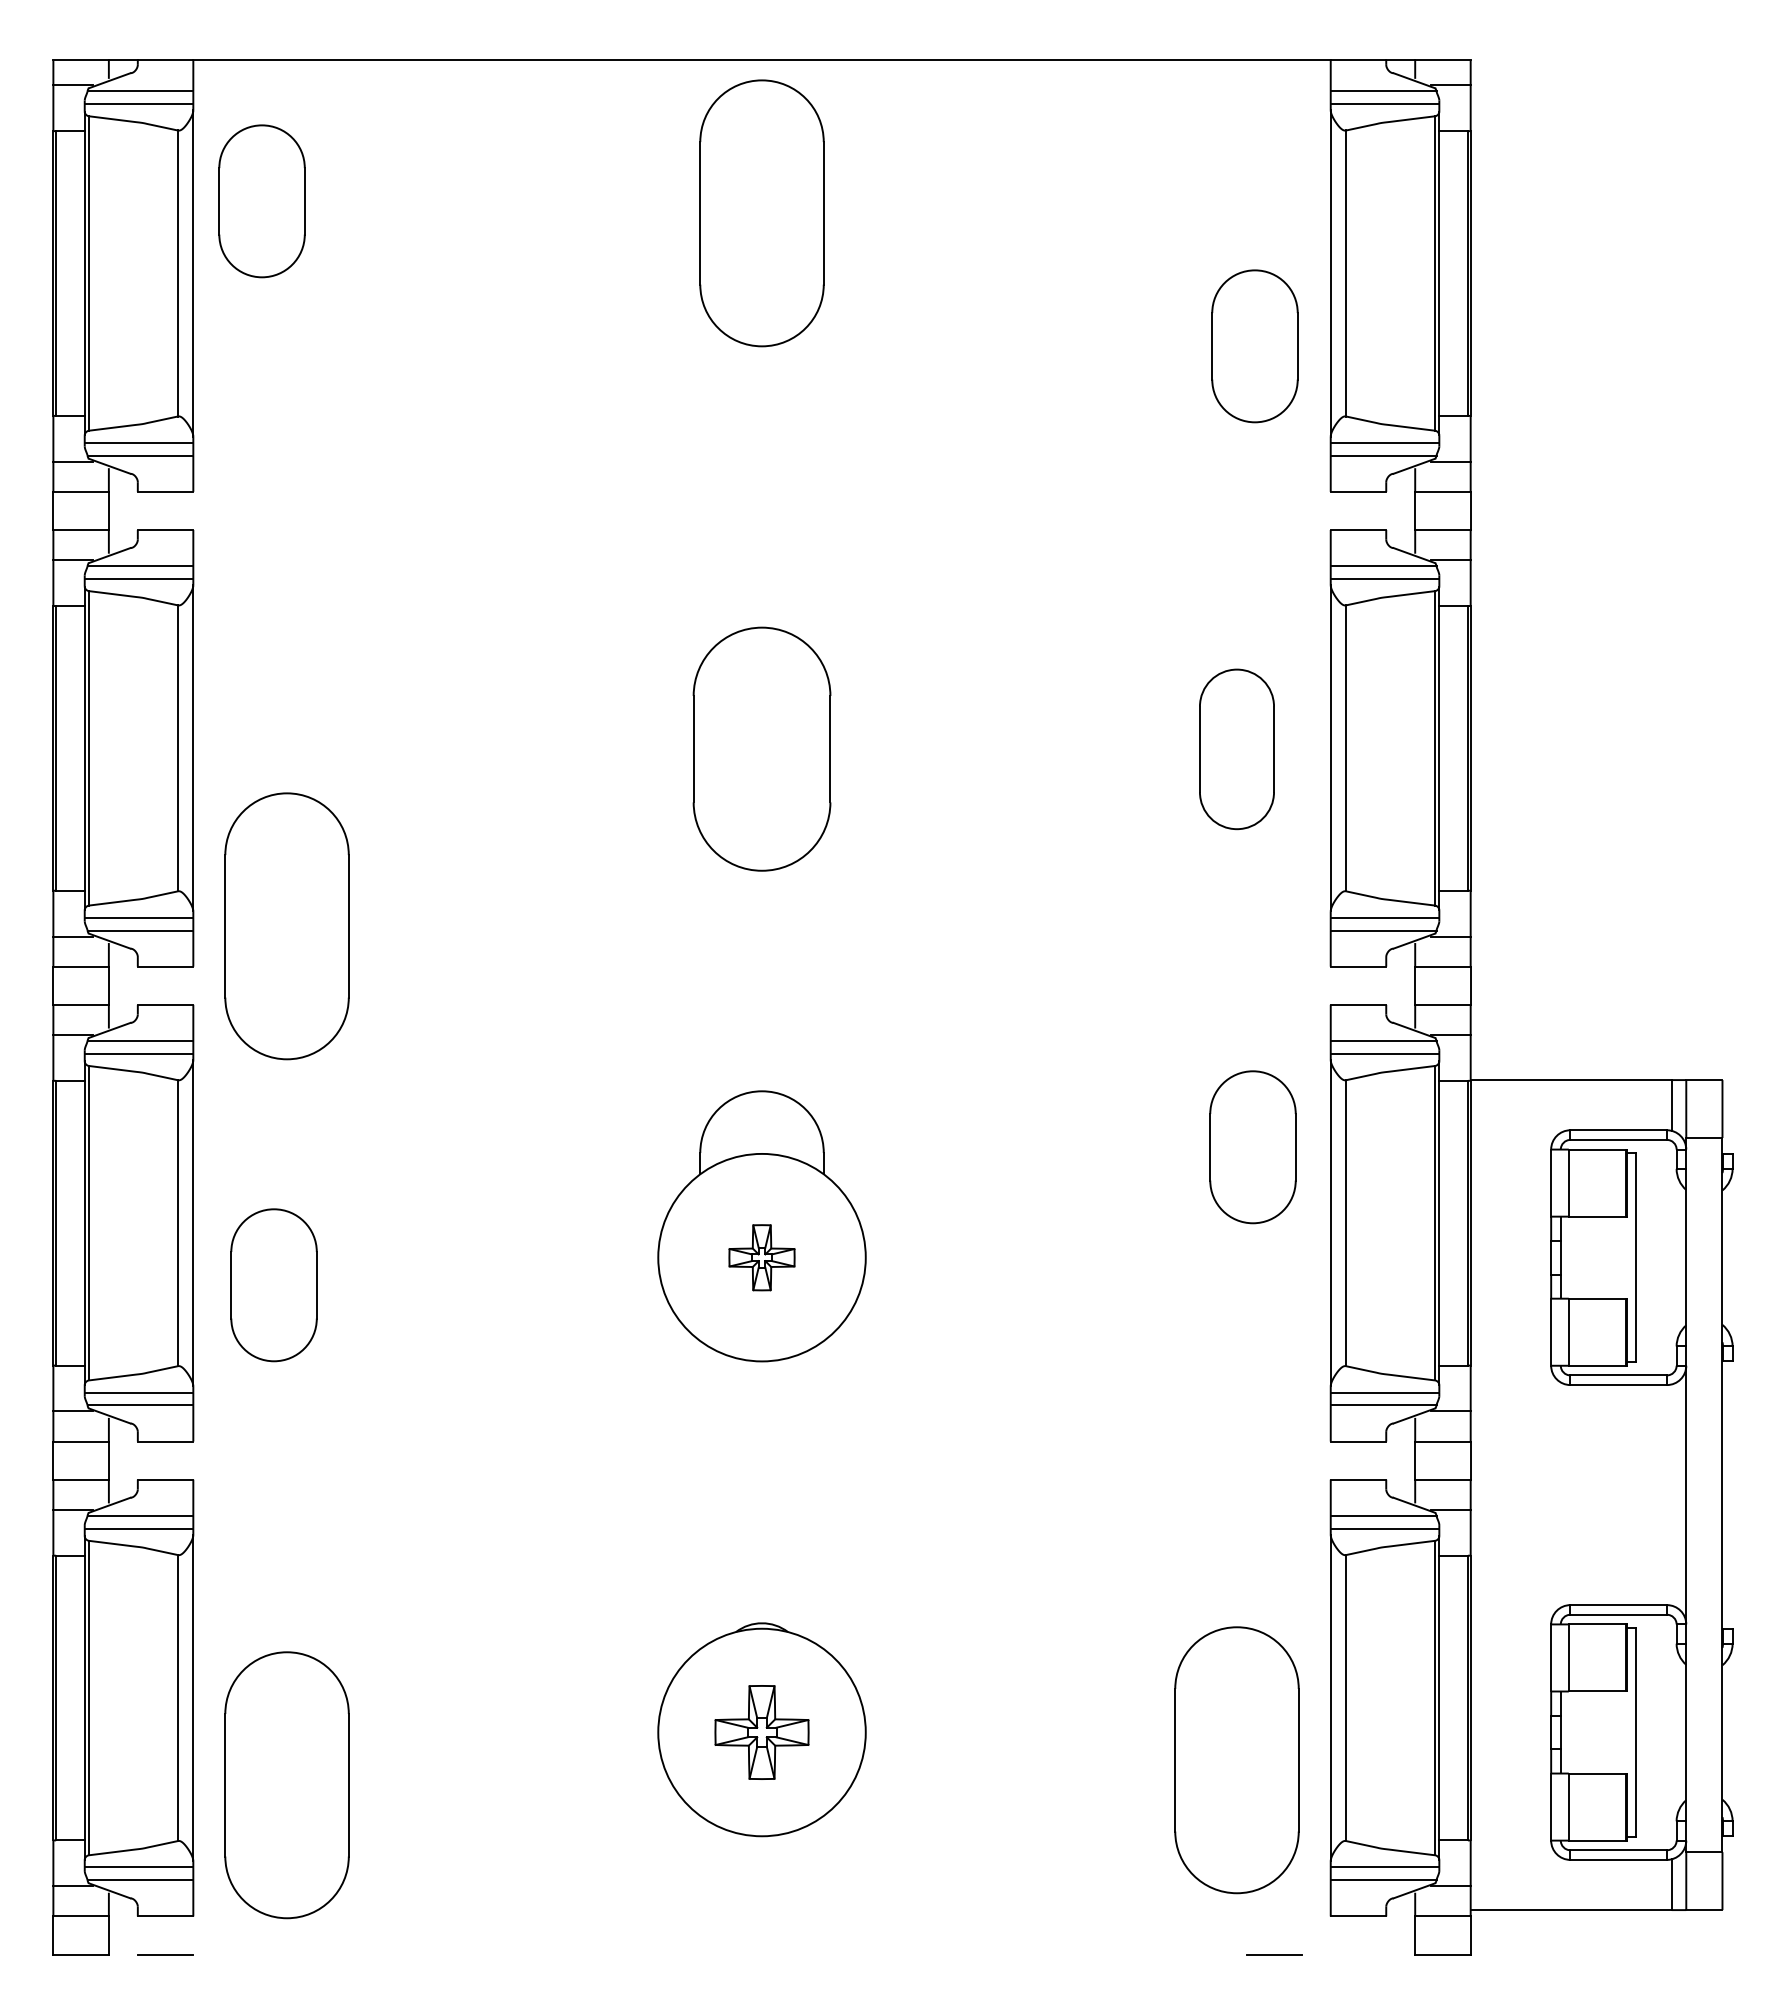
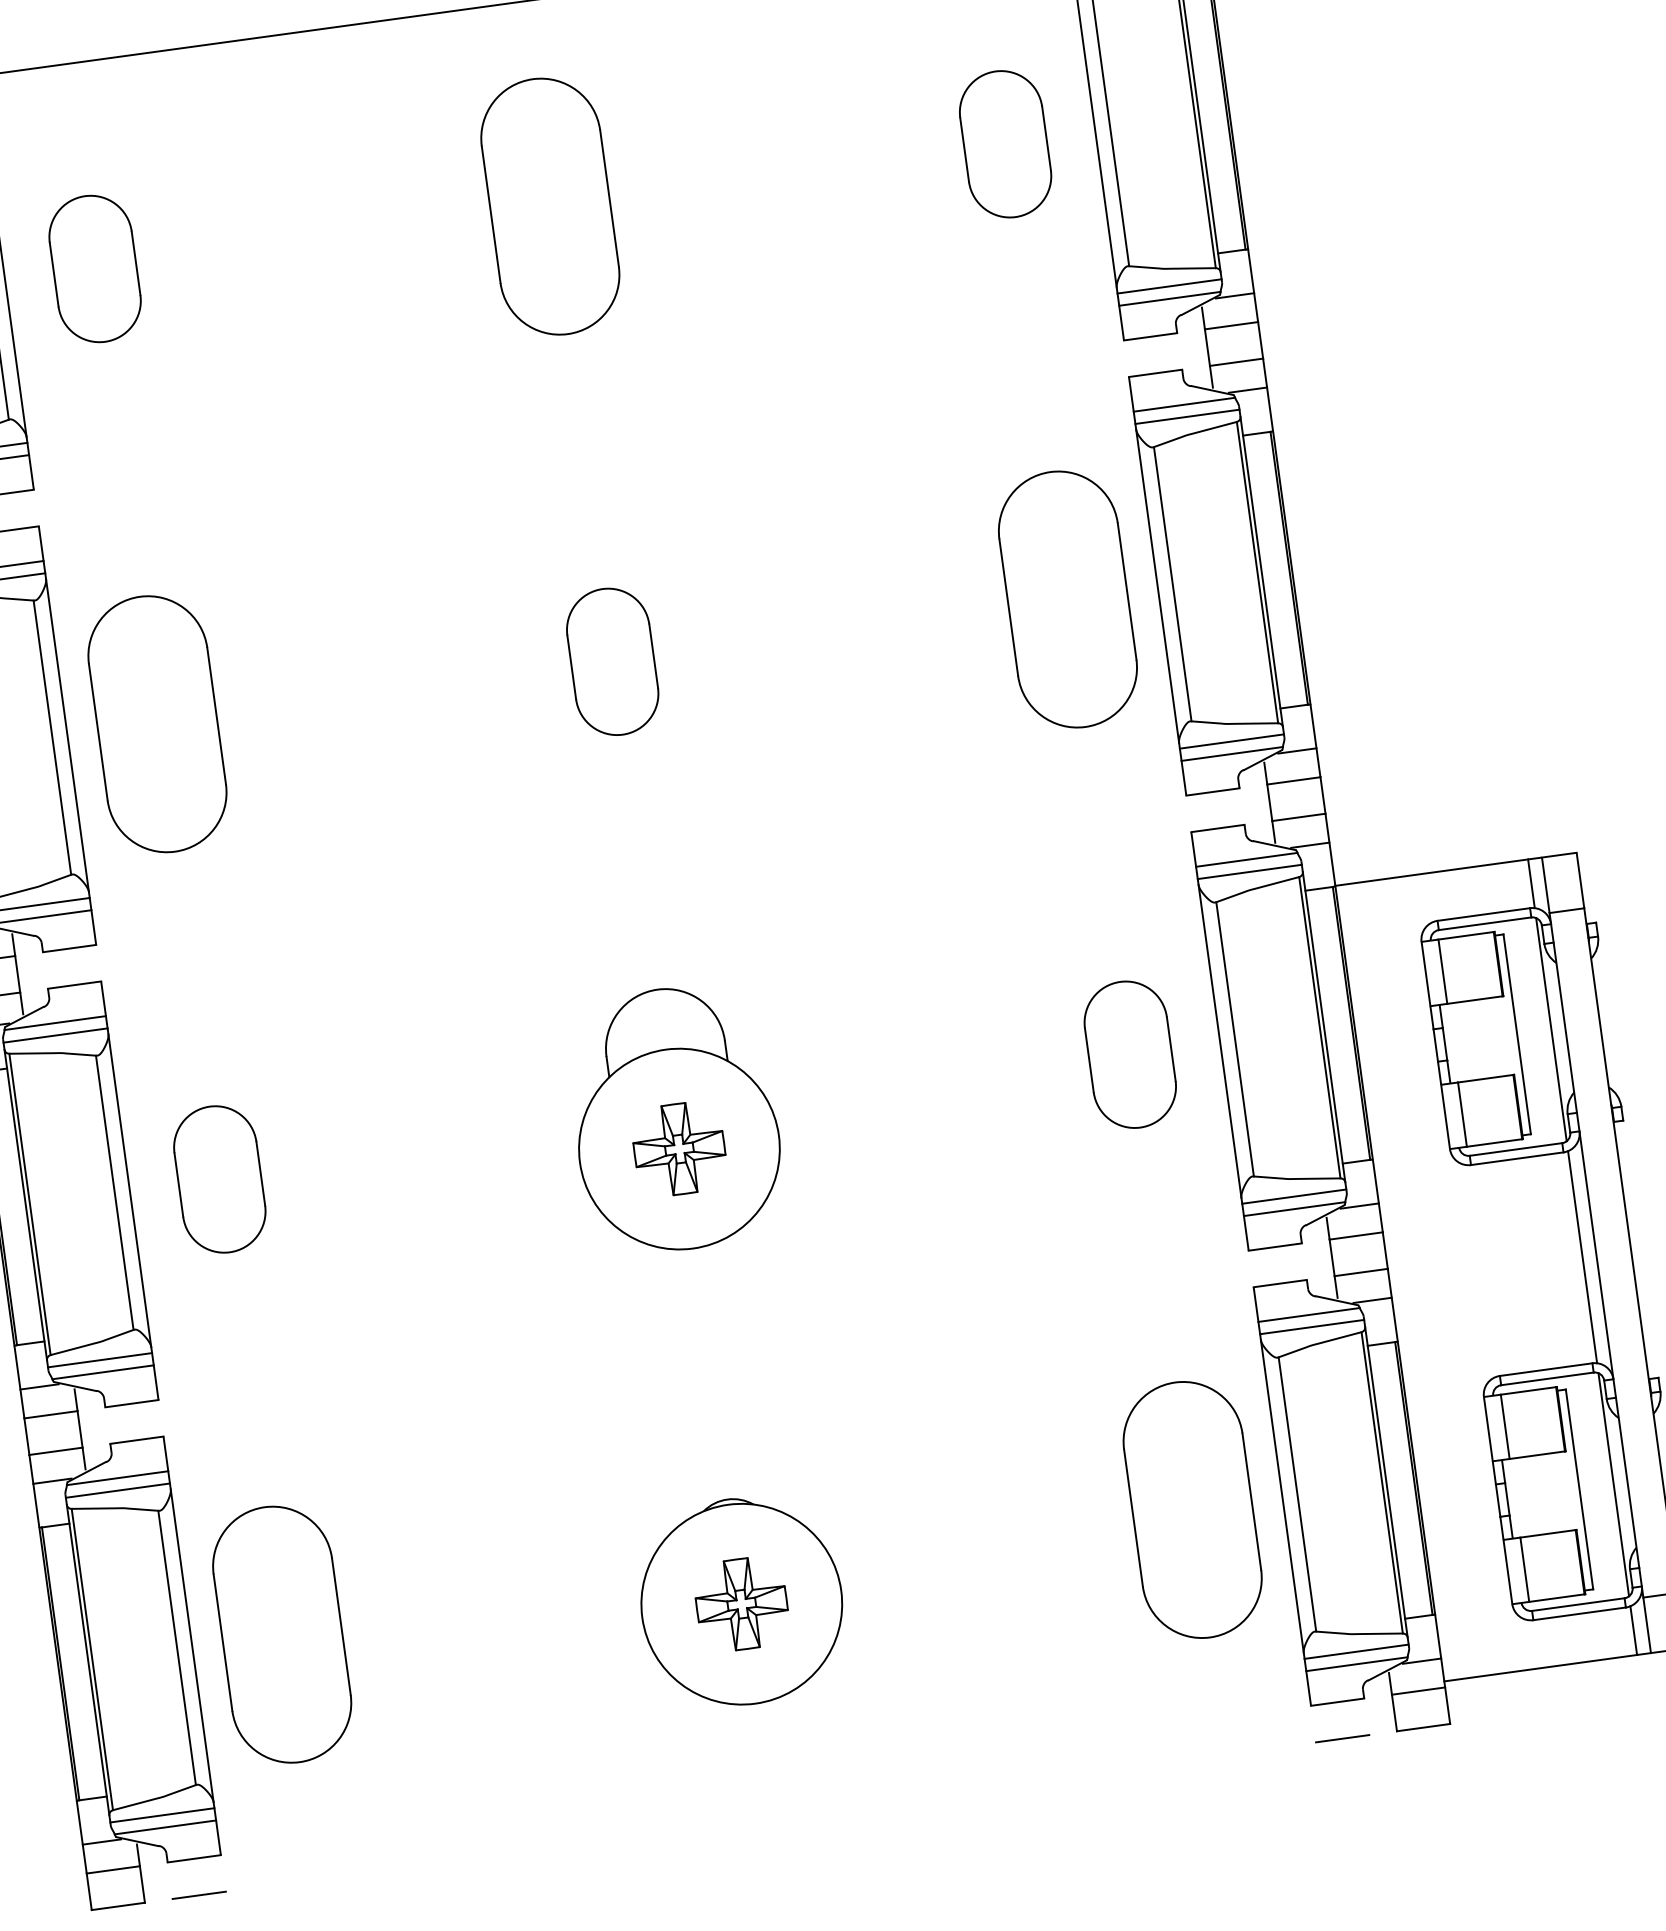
part: (261, 201) -> (94, 269), moved
part: (761, 213) -> (549, 206), moved
part: (1254, 346) -> (1005, 144), moved
part: (761, 749) -> (612, 662), size x0.62
part: (1236, 749) -> (1067, 599), size x1.67
part: (286, 926) -> (156, 724), moved
part: (1252, 1147) -> (1129, 1055), moved
part: (761, 1257) -> (678, 1149), size x1.43
line: (1671, 1257) -> (1551, 1029), added
part: (273, 1285) -> (219, 1179), moved
line: (1671, 1494) -> (1582, 1256), added
line: (1671, 1732) -> (1613, 1484), added
part: (1236, 1760) -> (1192, 1510), moved
part: (286, 1785) -> (281, 1635), moved
line: (1274, 1954) -> (1342, 1738), moved

